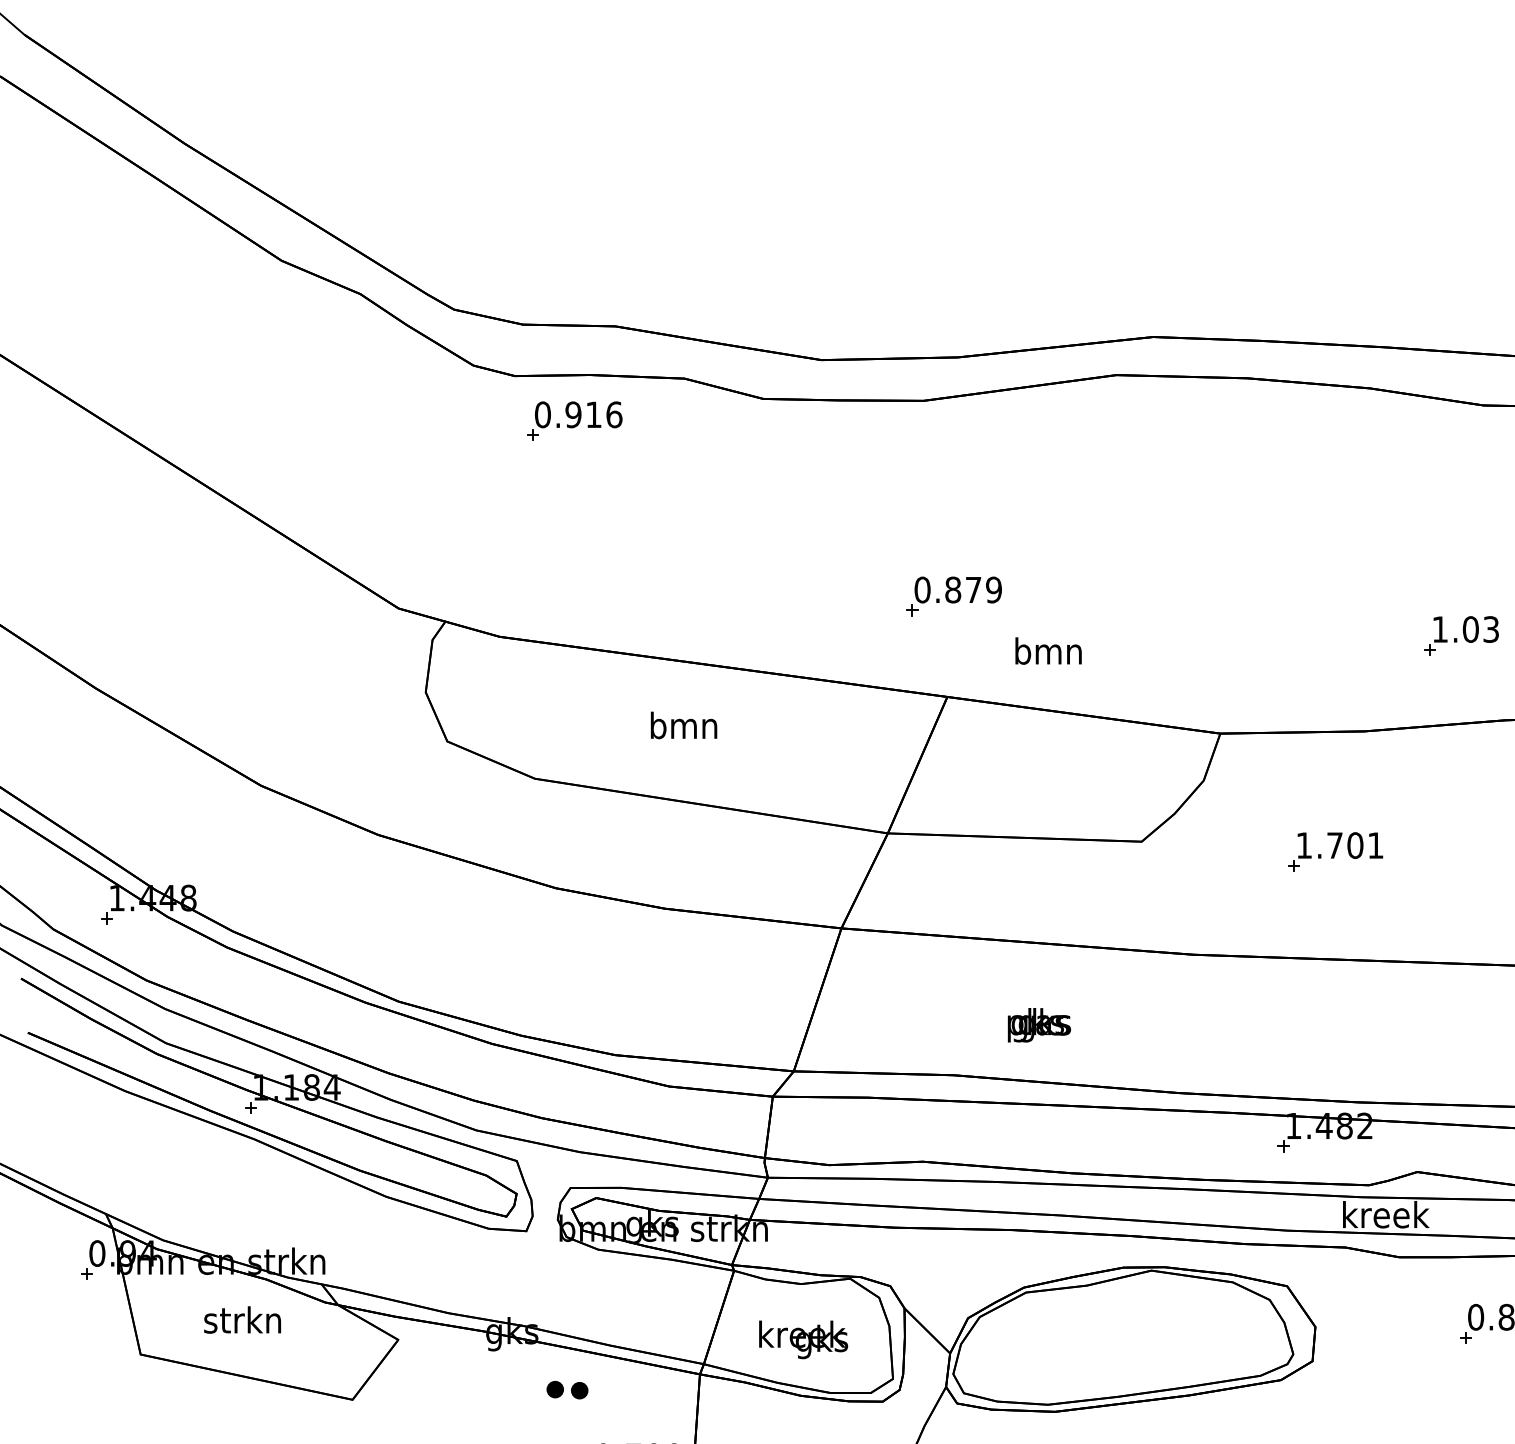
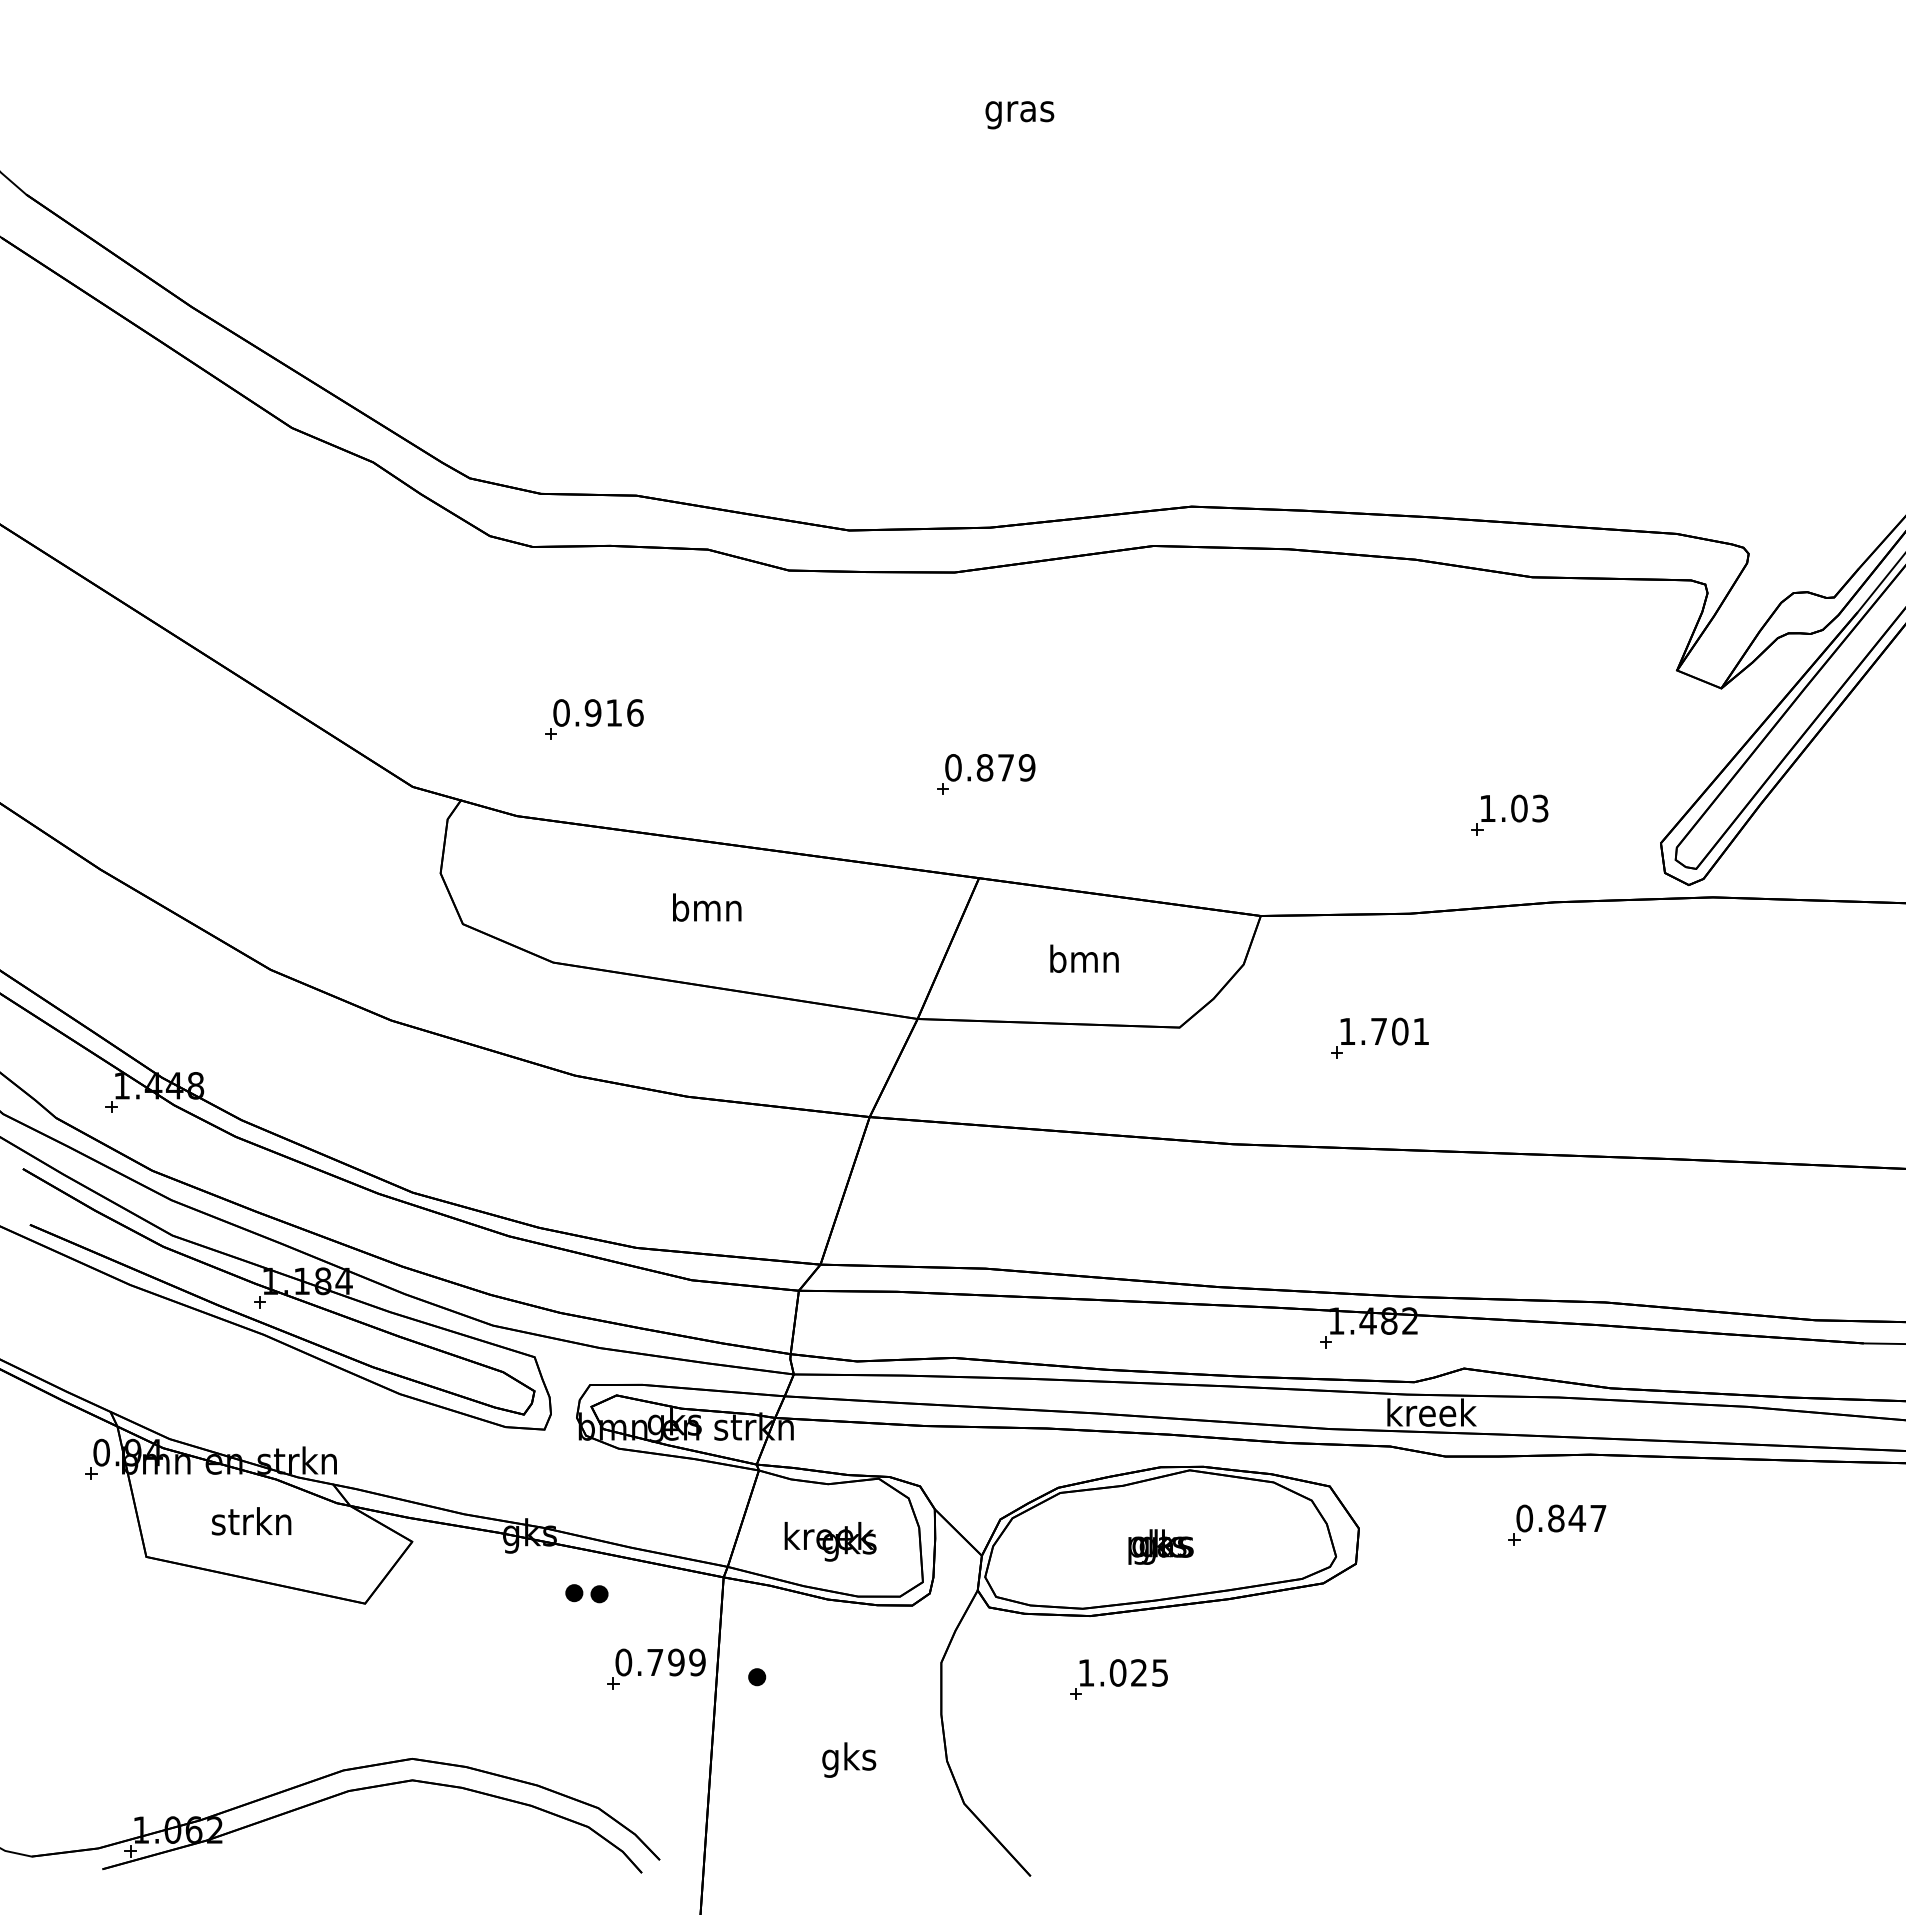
part: (574, 421) -> (594, 719), moved
text: (1048, 650) -> (1084, 958), moved
text: (1038, 1024) -> (1160, 1546), moved

